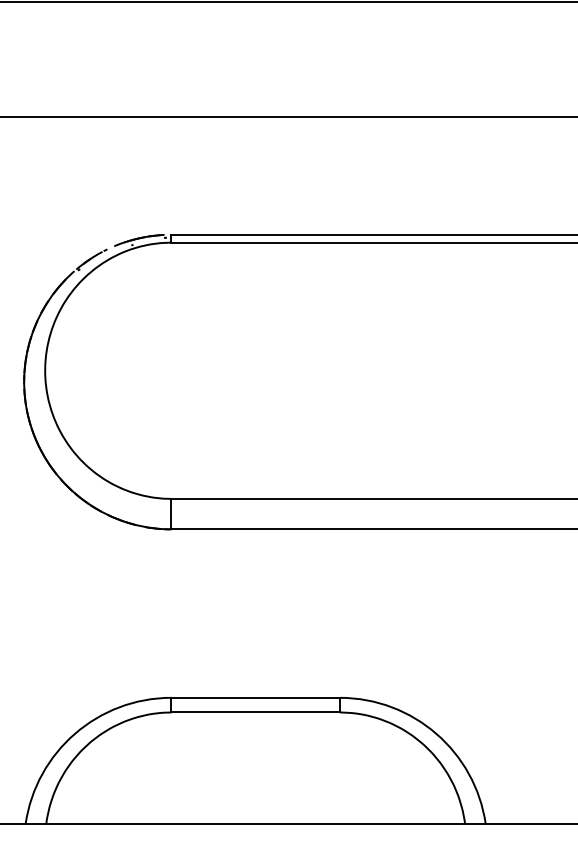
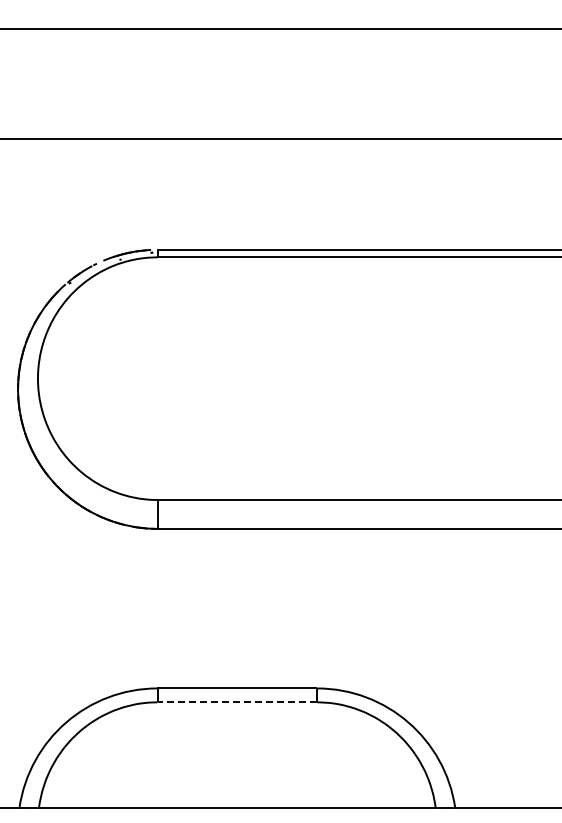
line: (255, 712) -> (237, 702), solid -> dashed

